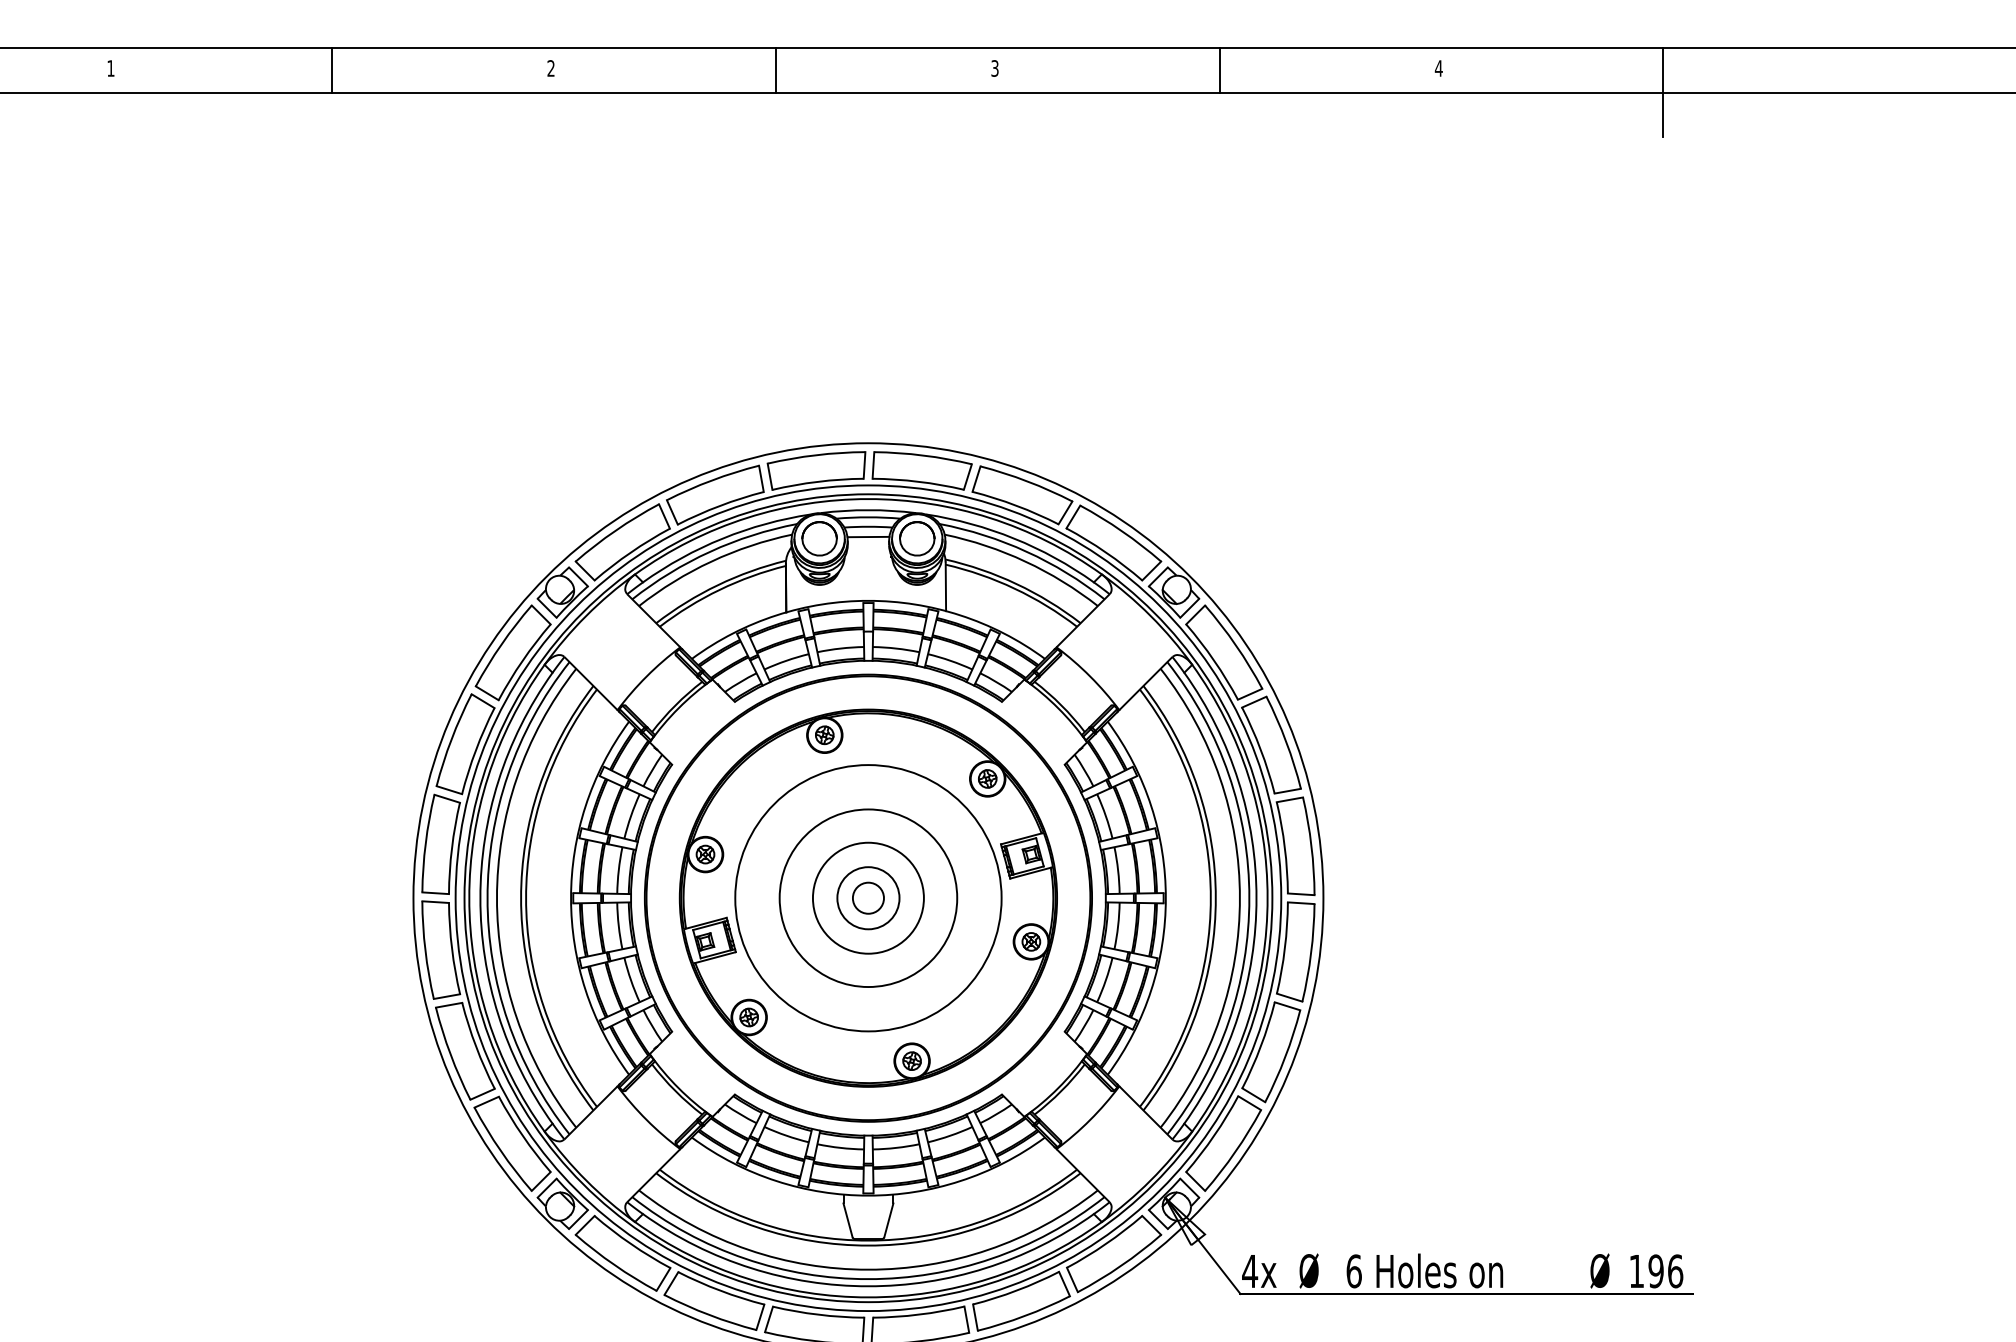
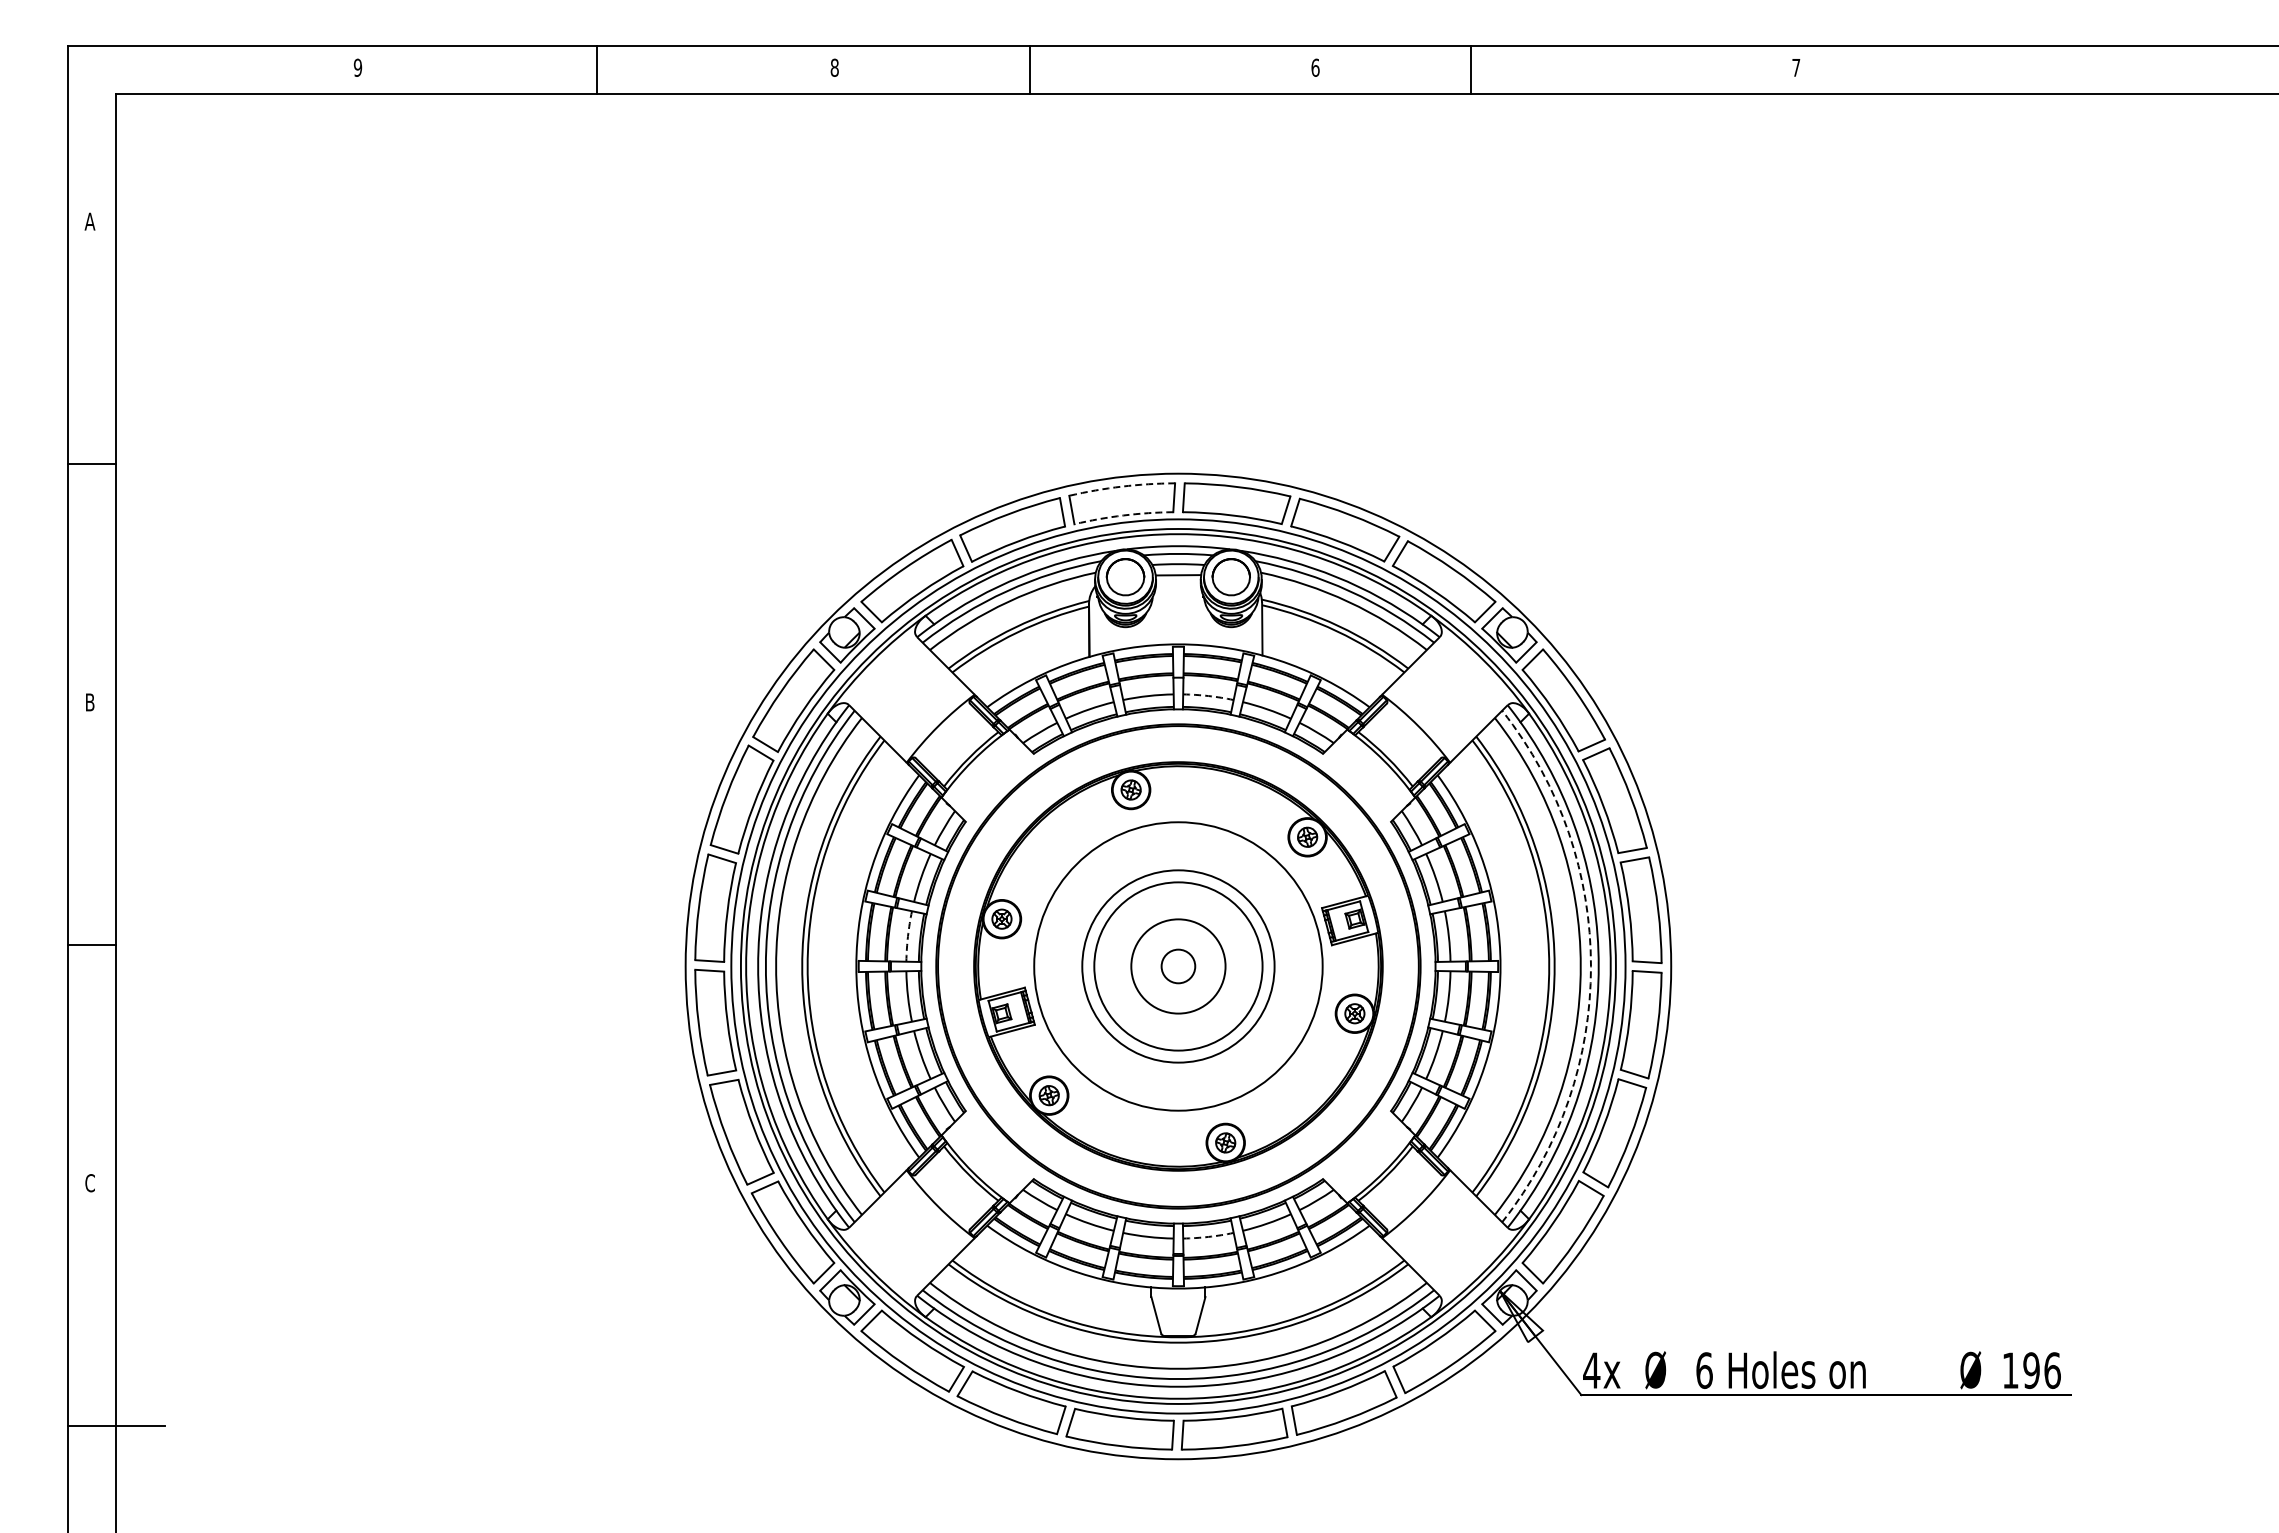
text: (110, 68) -> (357, 67), 1 -> 9
text: (550, 68) -> (834, 67), 2 -> 8
text: (994, 68) -> (1315, 67), 3 -> 6
text: (1438, 68) -> (1795, 67), 4 -> 7
line: (775, 70) -> (1029, 70), moved
line: (1219, 70) -> (1470, 70), moved
line: (1663, 93) -> (2039, 94), removed
arc: (815, 455) -> (1121, 486), solid -> dashed
arc: (817, 481) -> (1123, 515), solid -> dashed
arc: (896, 648) -> (1208, 696), solid -> dashed
arc: (619, 870) -> (908, 936), solid -> dashed
circle: (868, 898) -> (1178, 966), size x1.4
circle: (868, 898) -> (1178, 966), size x1.4
arc: (1249, 898) -> (1591, 966), solid -> dashed
arc: (896, 1147) -> (1208, 1236), solid -> dashed

